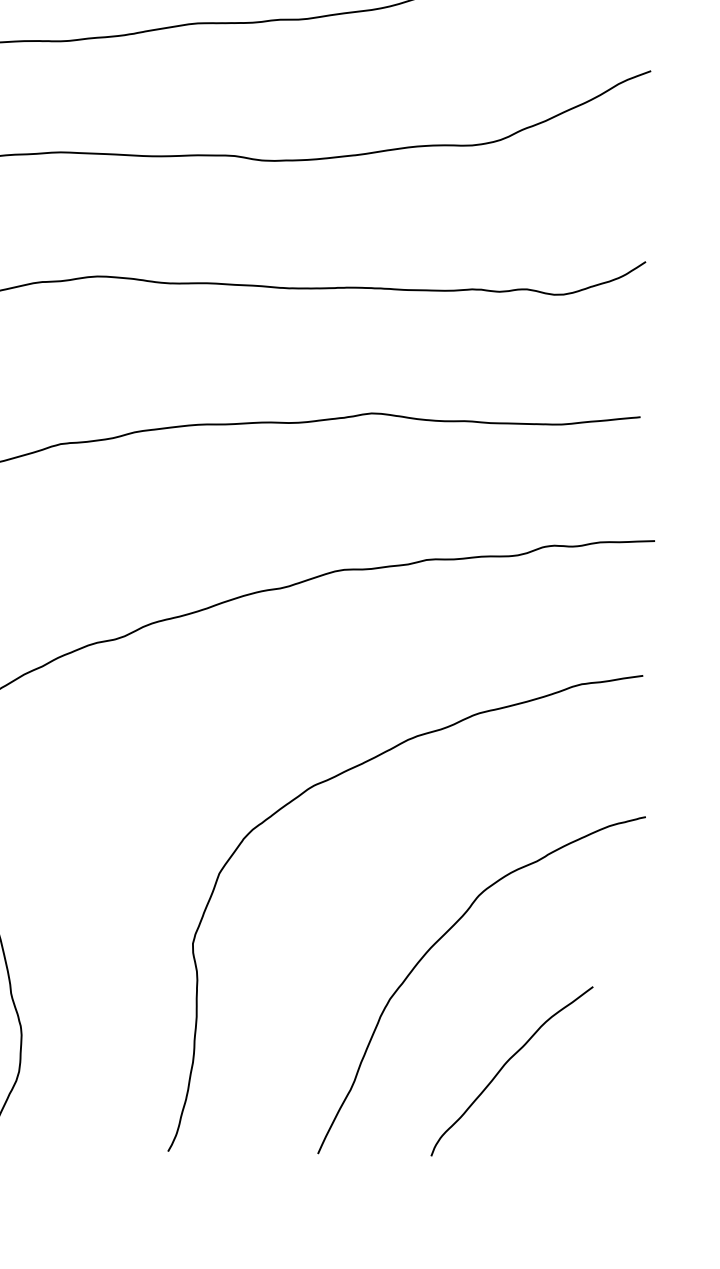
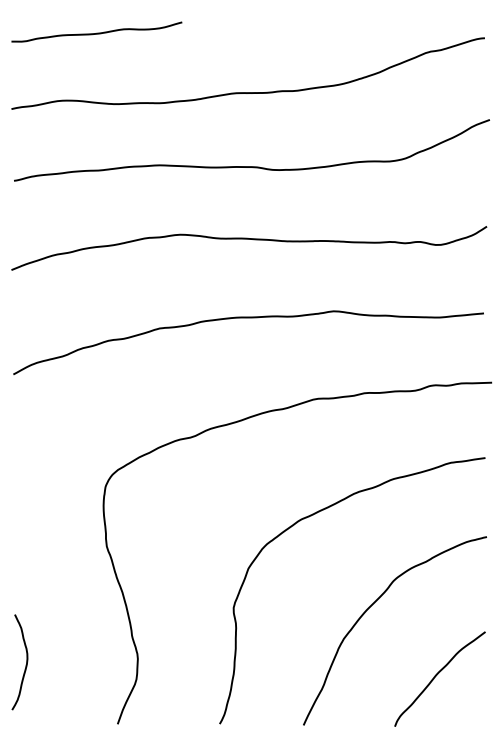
curve: (507, 1064) -> (437, 675), moved

